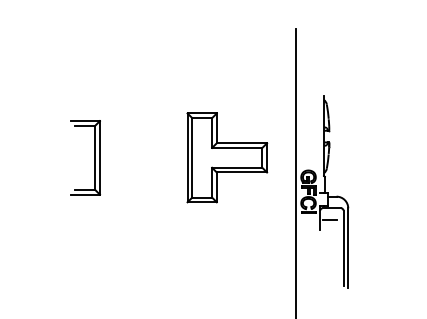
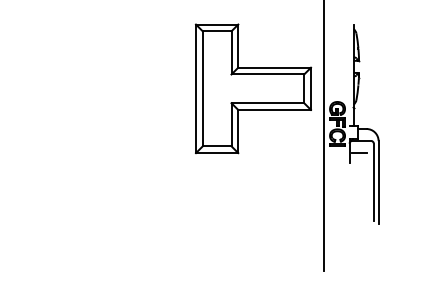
part: (94, 157) -> (116, 88), removed
part: (227, 157) -> (253, 88), size x1.4

